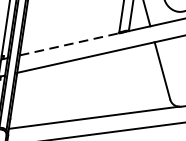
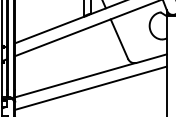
line: (69, 44) -> (49, 30), dashed -> solid

